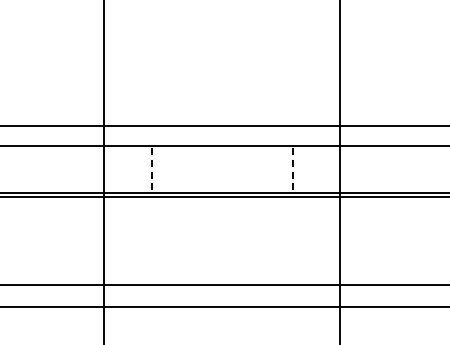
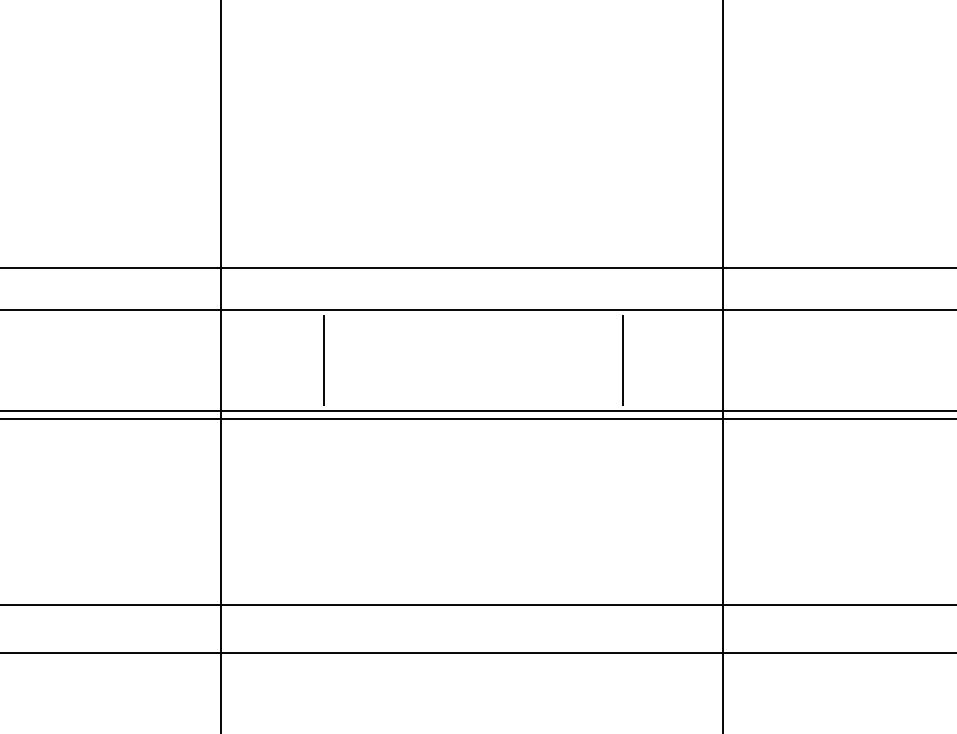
line: (152, 169) -> (324, 360), dashed -> solid
line: (292, 169) -> (622, 360), dashed -> solid

